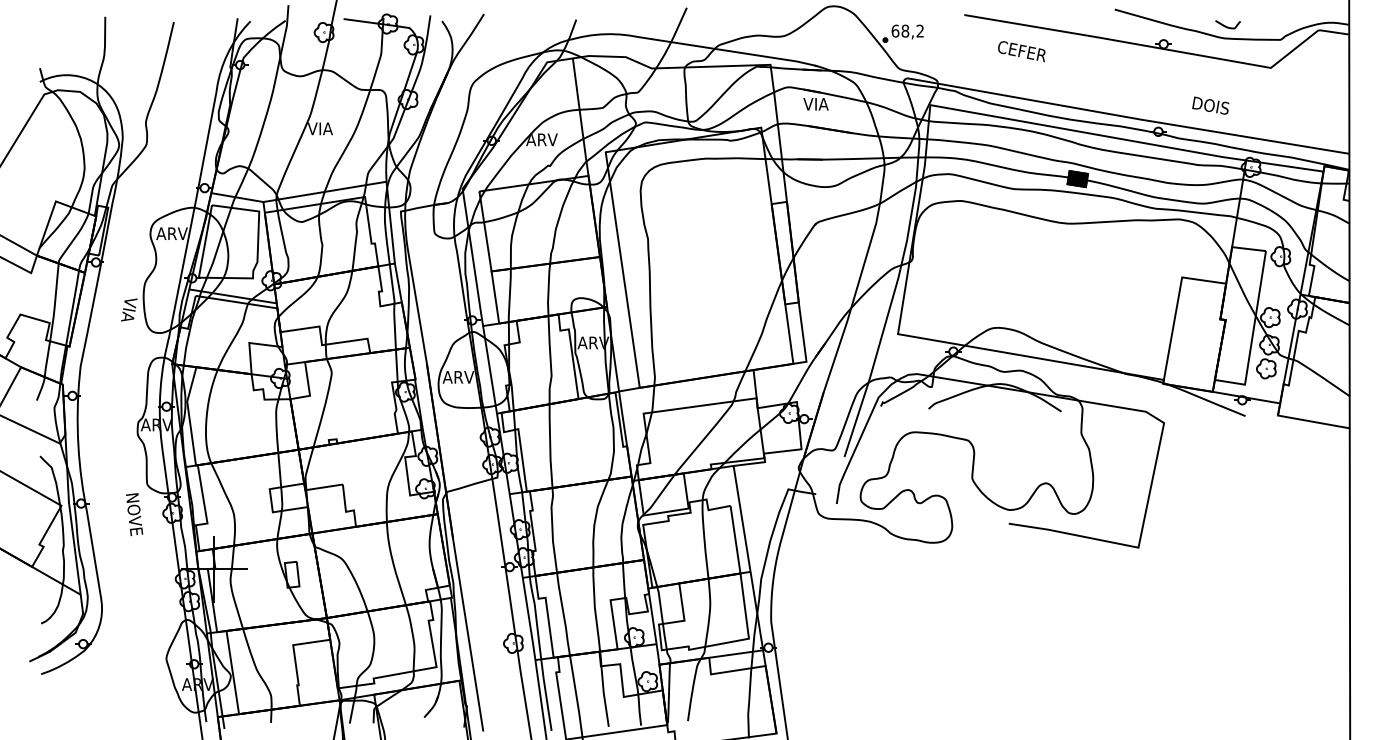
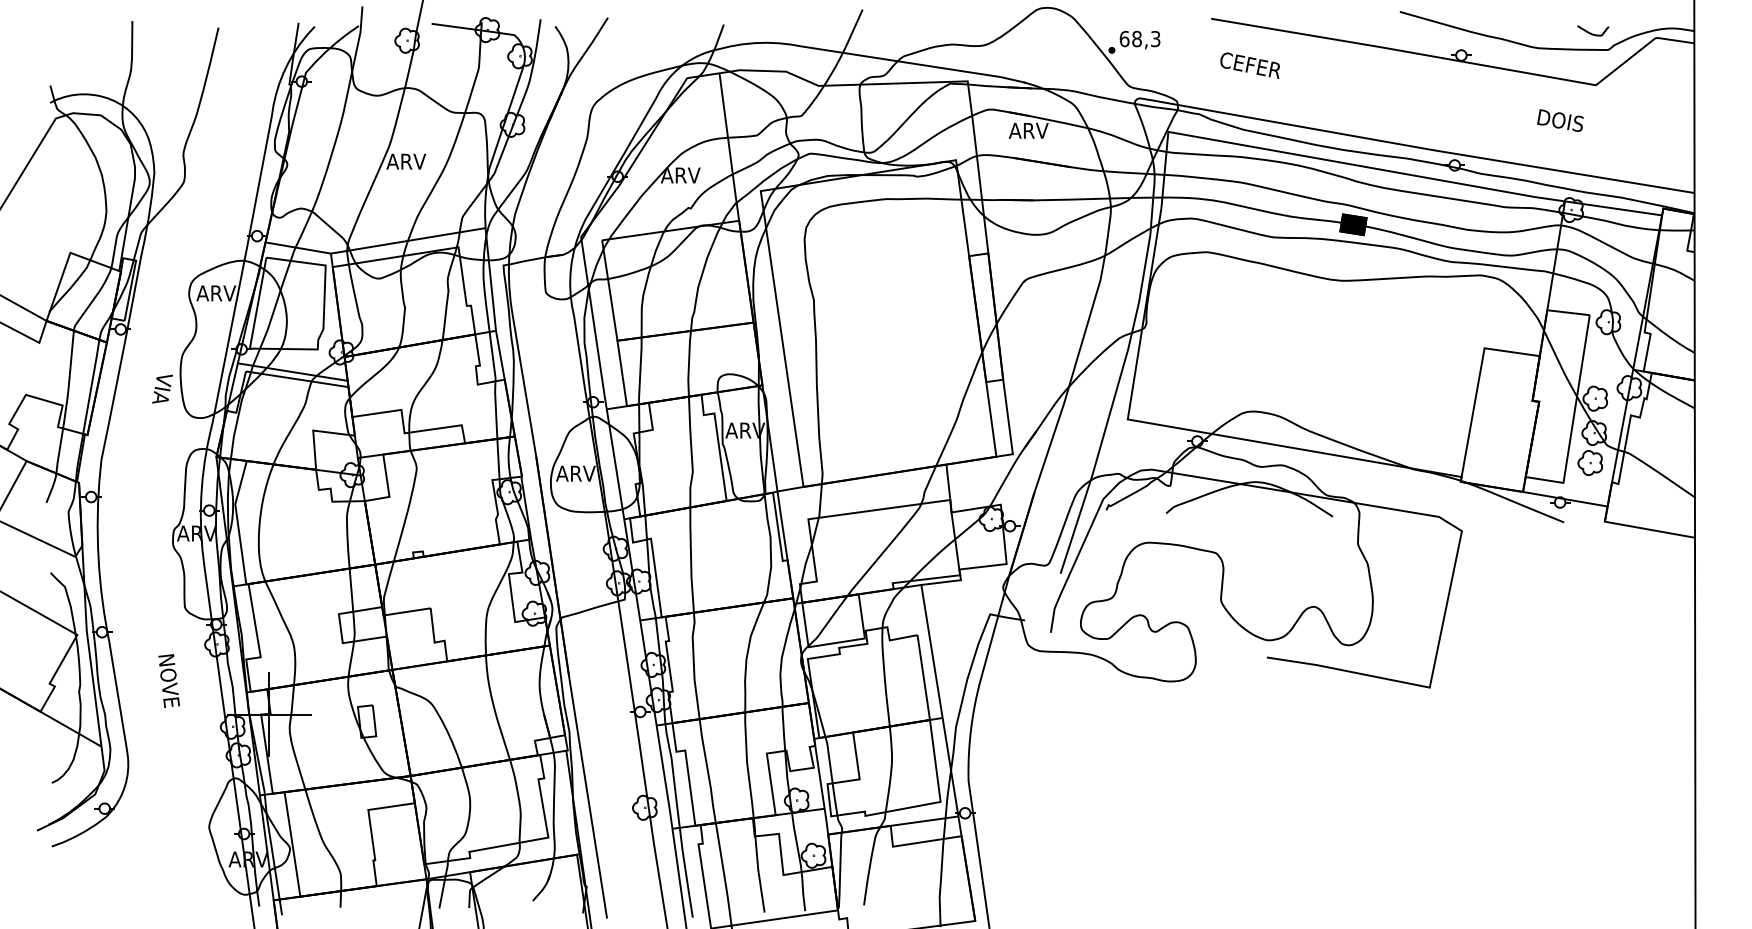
curve: (1228, 26) -> (1593, 33), moved
text: (920, 31) -> (1155, 39), 68,2 -> 68,3
text: (1021, 51) -> (1249, 65), moved
text: (818, 104) -> (1028, 130), VIA -> ARV
text: (1210, 105) -> (1560, 120), moved
text: (323, 128) -> (406, 161), VIA -> ARV
text: (134, 514) -> (168, 681), moved

